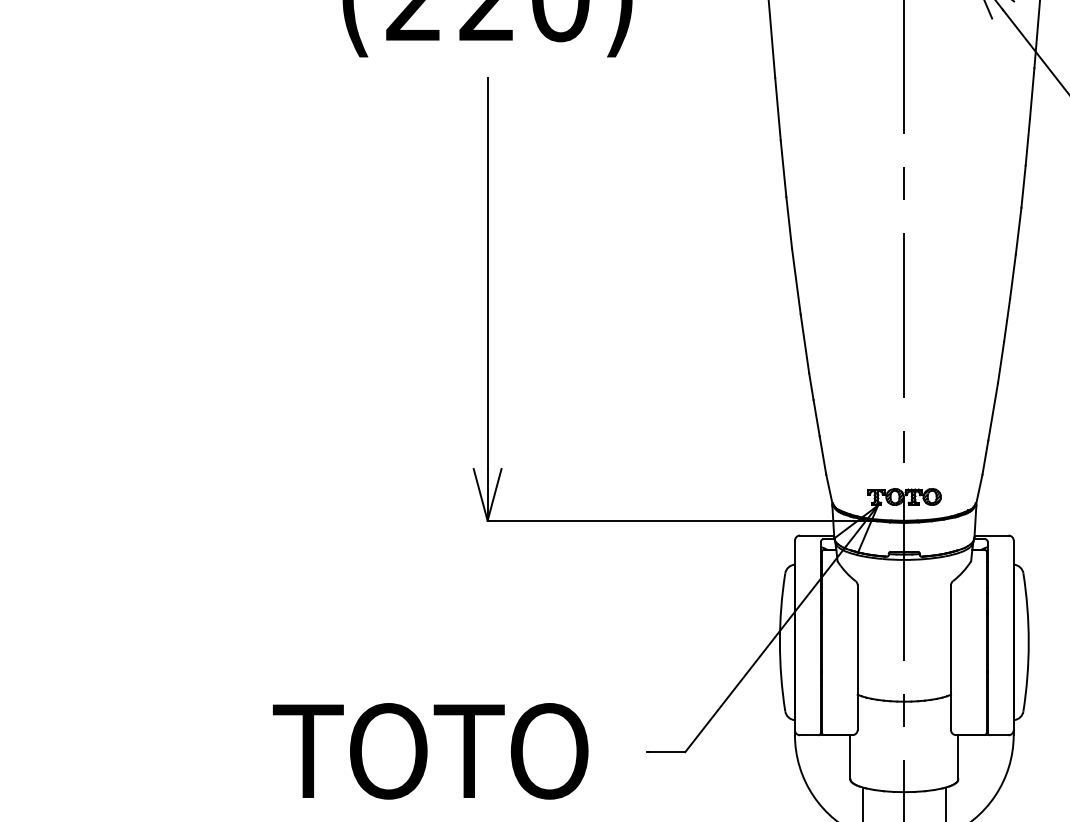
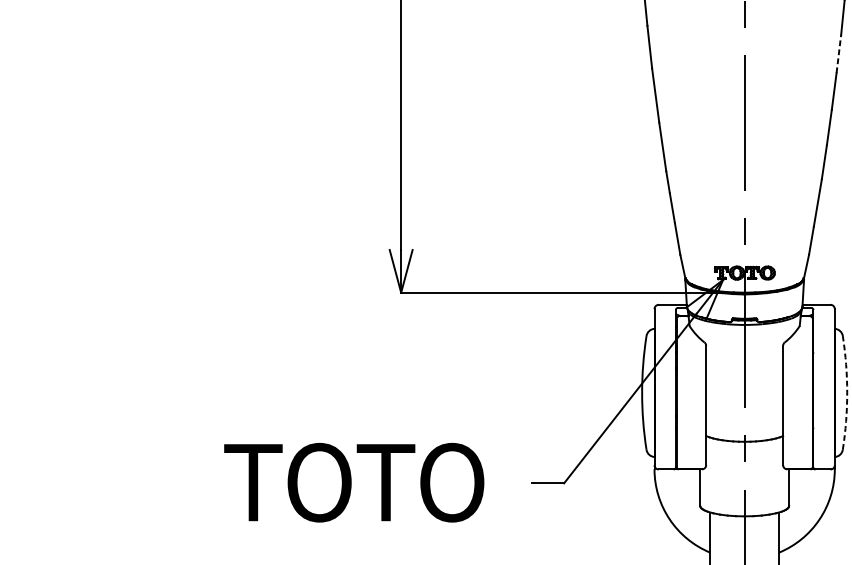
line: (1018, 231) -> (838, 54), solid -> dashed
arc: (1028, 642) -> (847, 393), solid -> dashed

